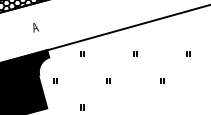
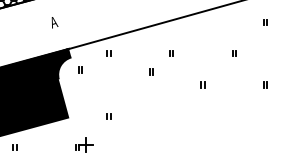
part: (55, 80) -> (80, 69), moved
part: (108, 80) -> (151, 71), moved

